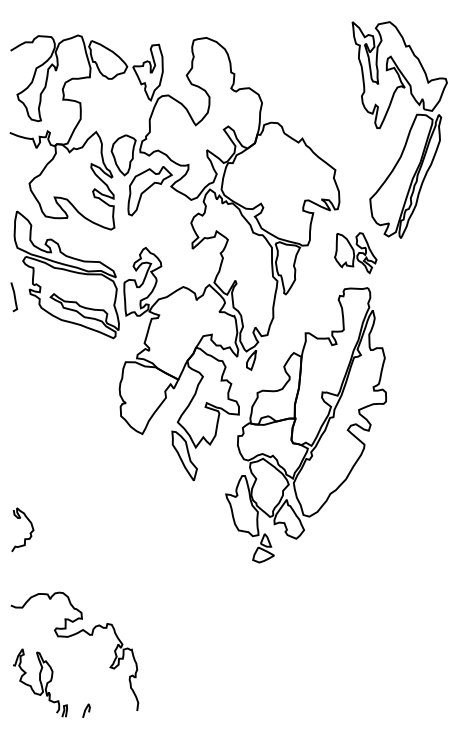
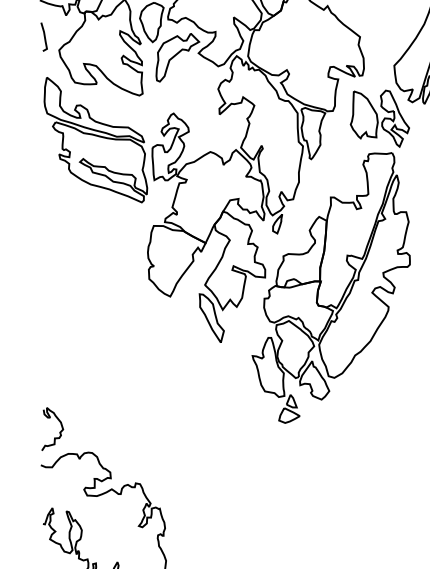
part: (355, 252) -> (379, 118), size x1.43
line: (13, 296) -> (43, 36), moved
curve: (29, 533) -> (59, 432), moved

